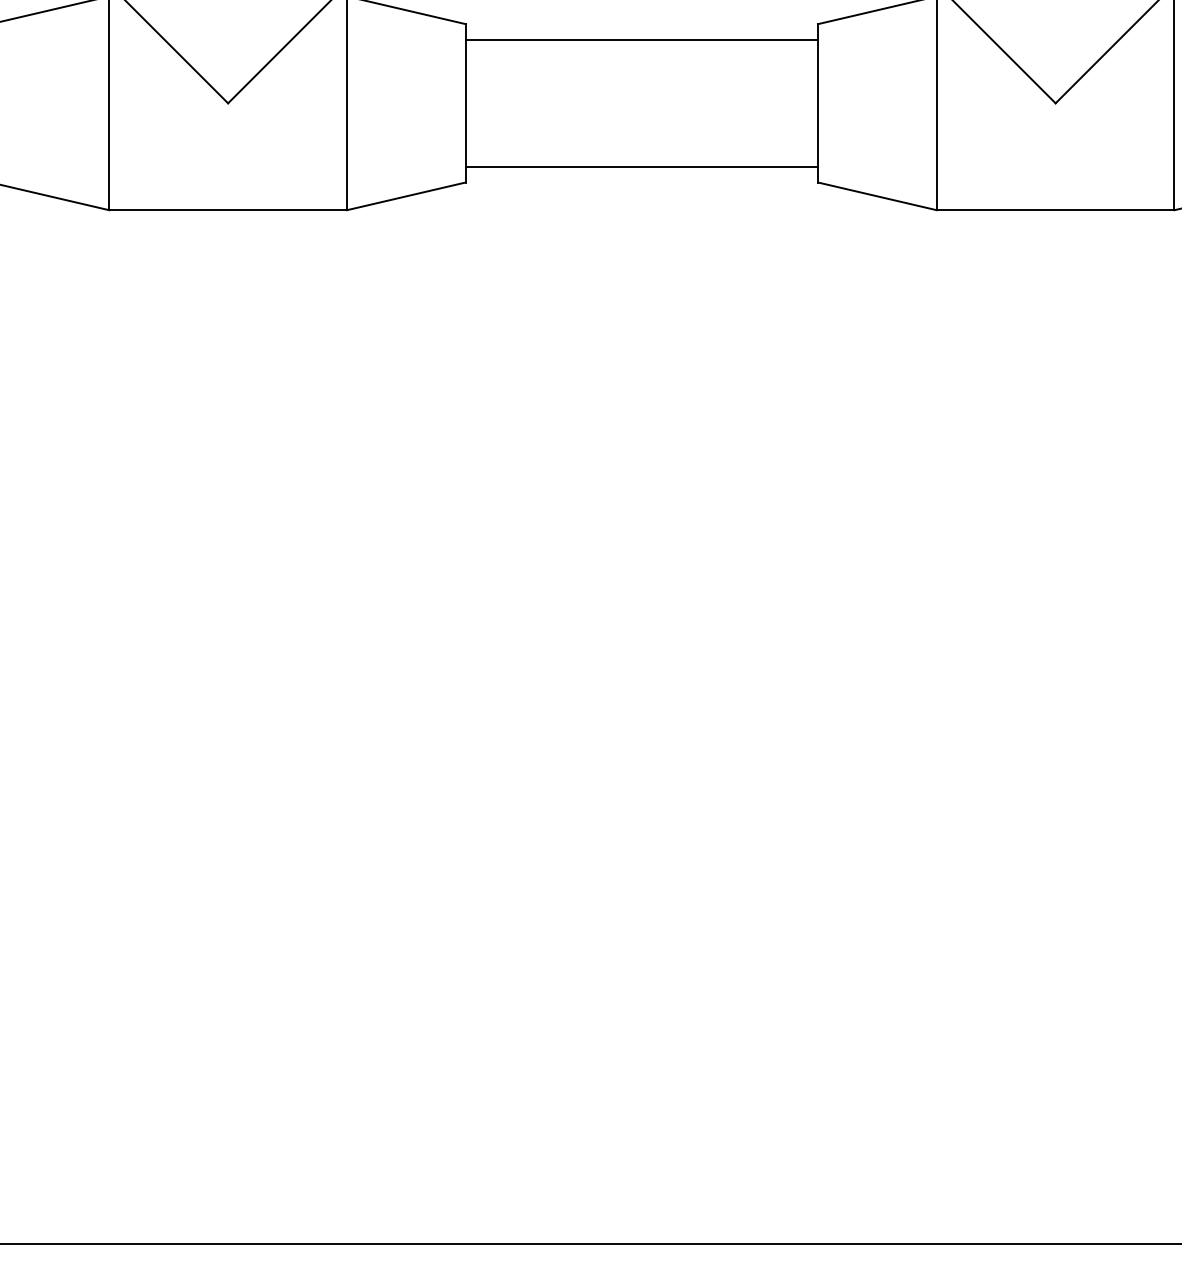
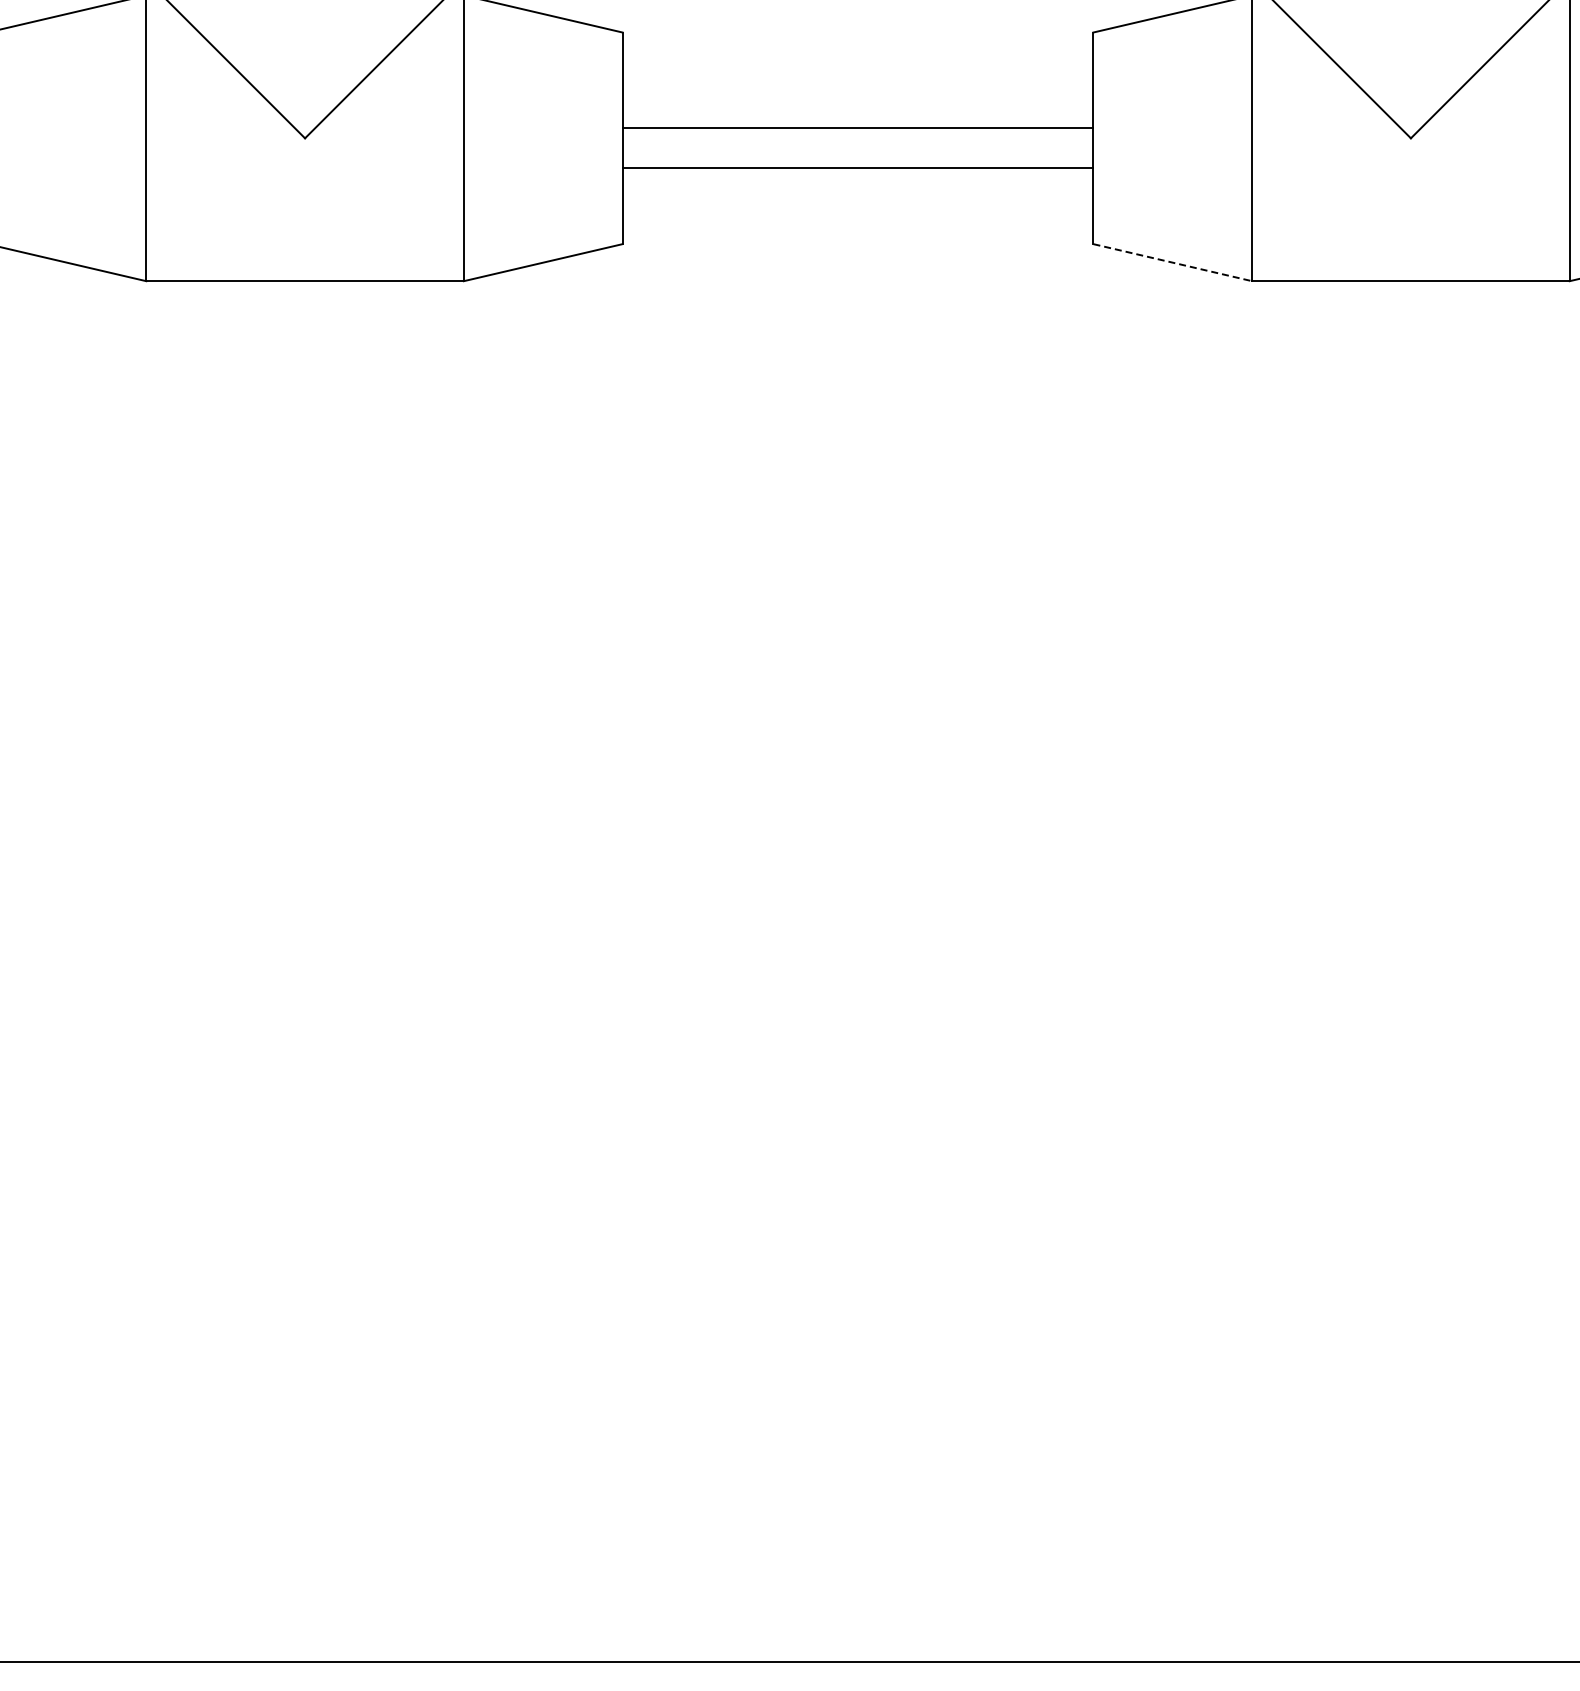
line: (641, 39) -> (857, 127), moved
line: (641, 167) -> (857, 168), moved
line: (877, 196) -> (1173, 262), solid -> dashed

